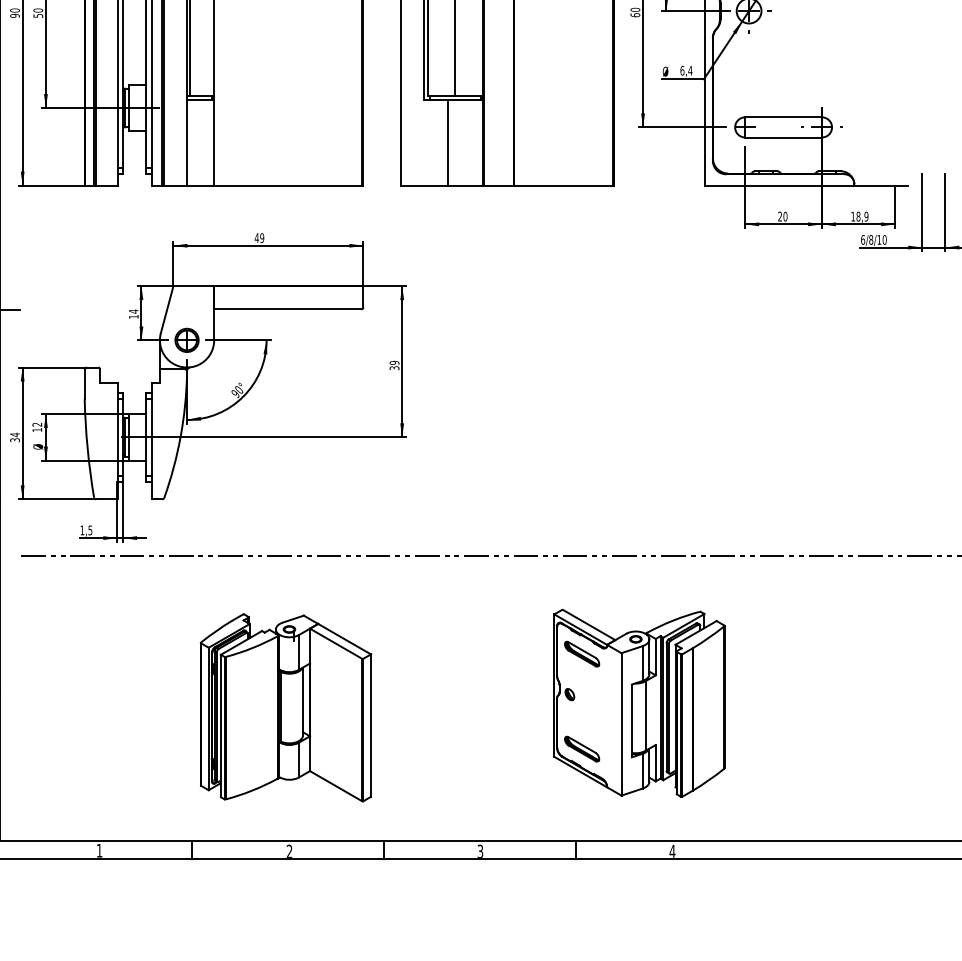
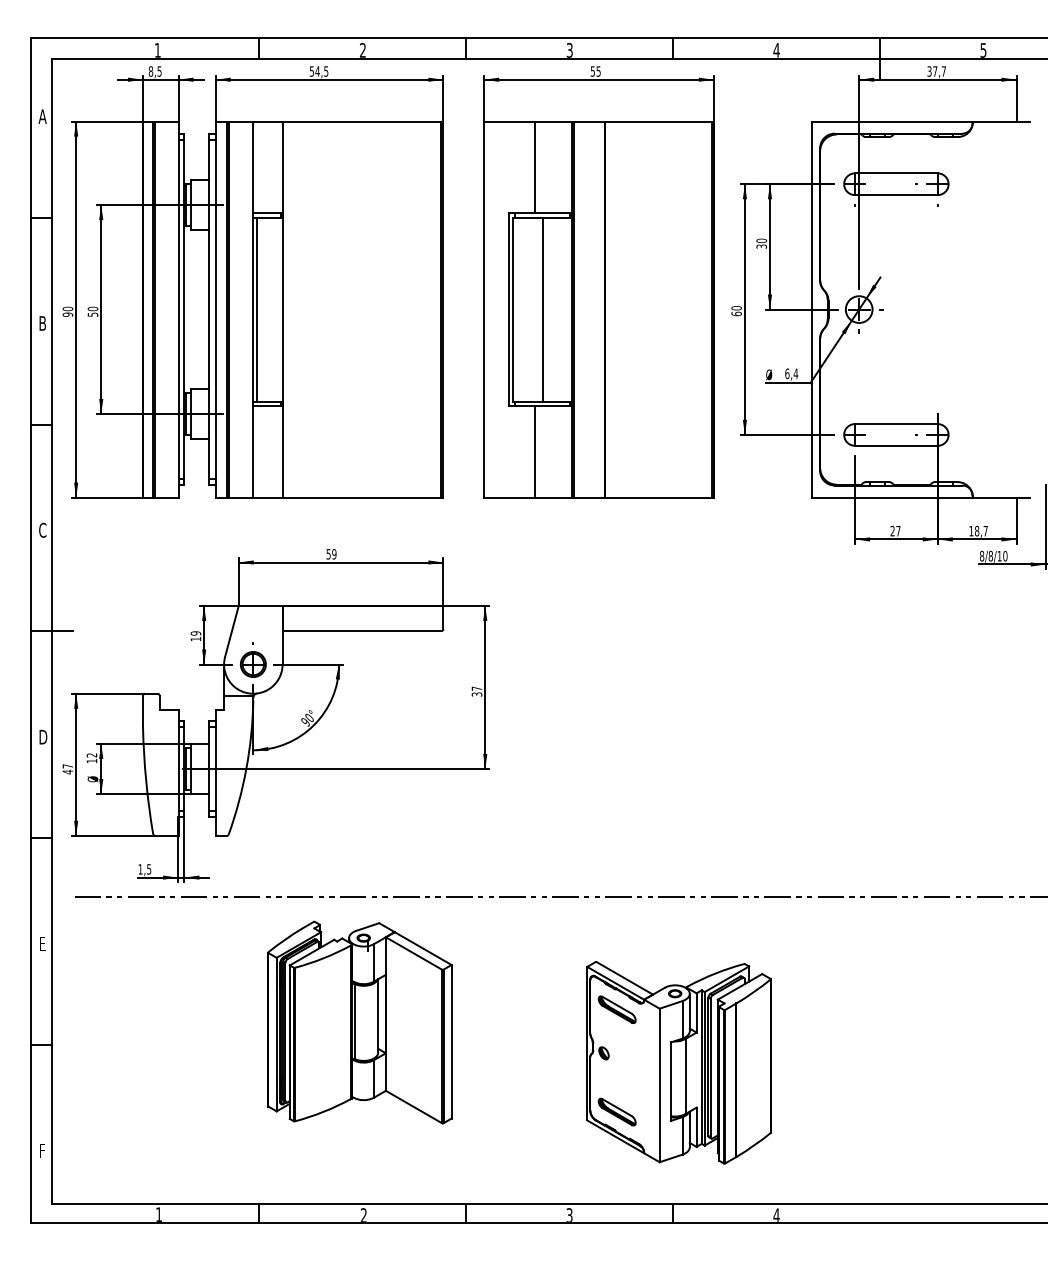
text: (785, 216) -> (898, 530), 20 -> 27
text: (866, 216) -> (985, 530), 18,9 -> 18,7
text: (256, 238) -> (328, 554), 49 -> 59
text: (862, 240) -> (981, 556), 6/8/10 -> 8/8/10
text: (133, 311) -> (195, 633), 14 -> 19
text: (394, 362) -> (476, 688), 39 -> 37
text: (14, 437) -> (67, 769), 34 -> 47
part: (638, 703) -> (678, 1062), moved
part: (285, 707) -> (359, 1022), moved

